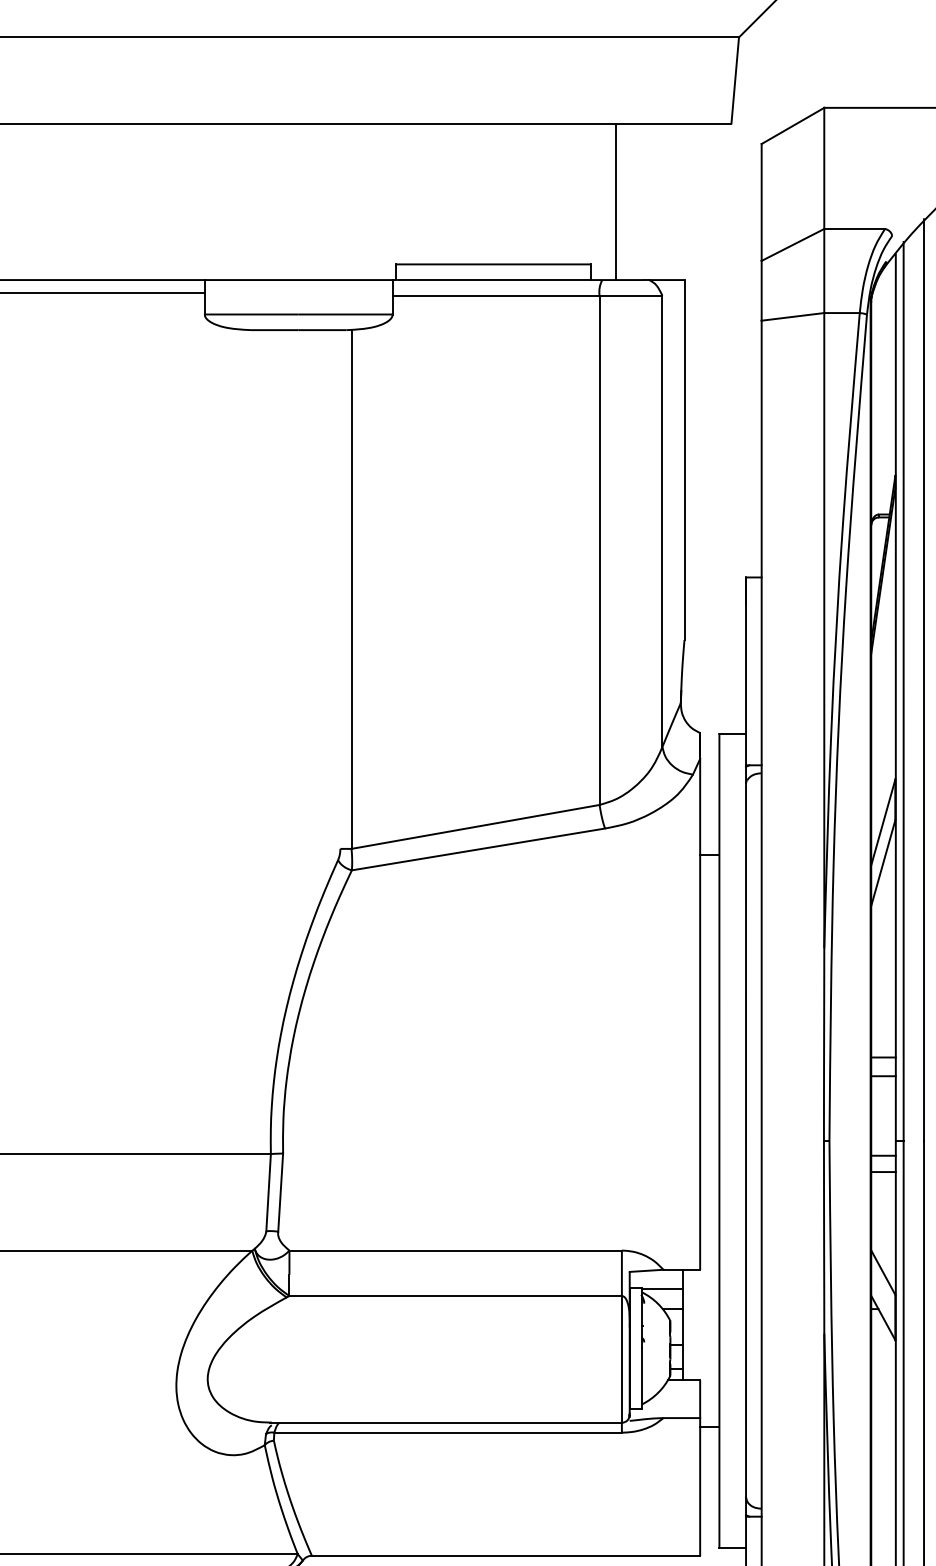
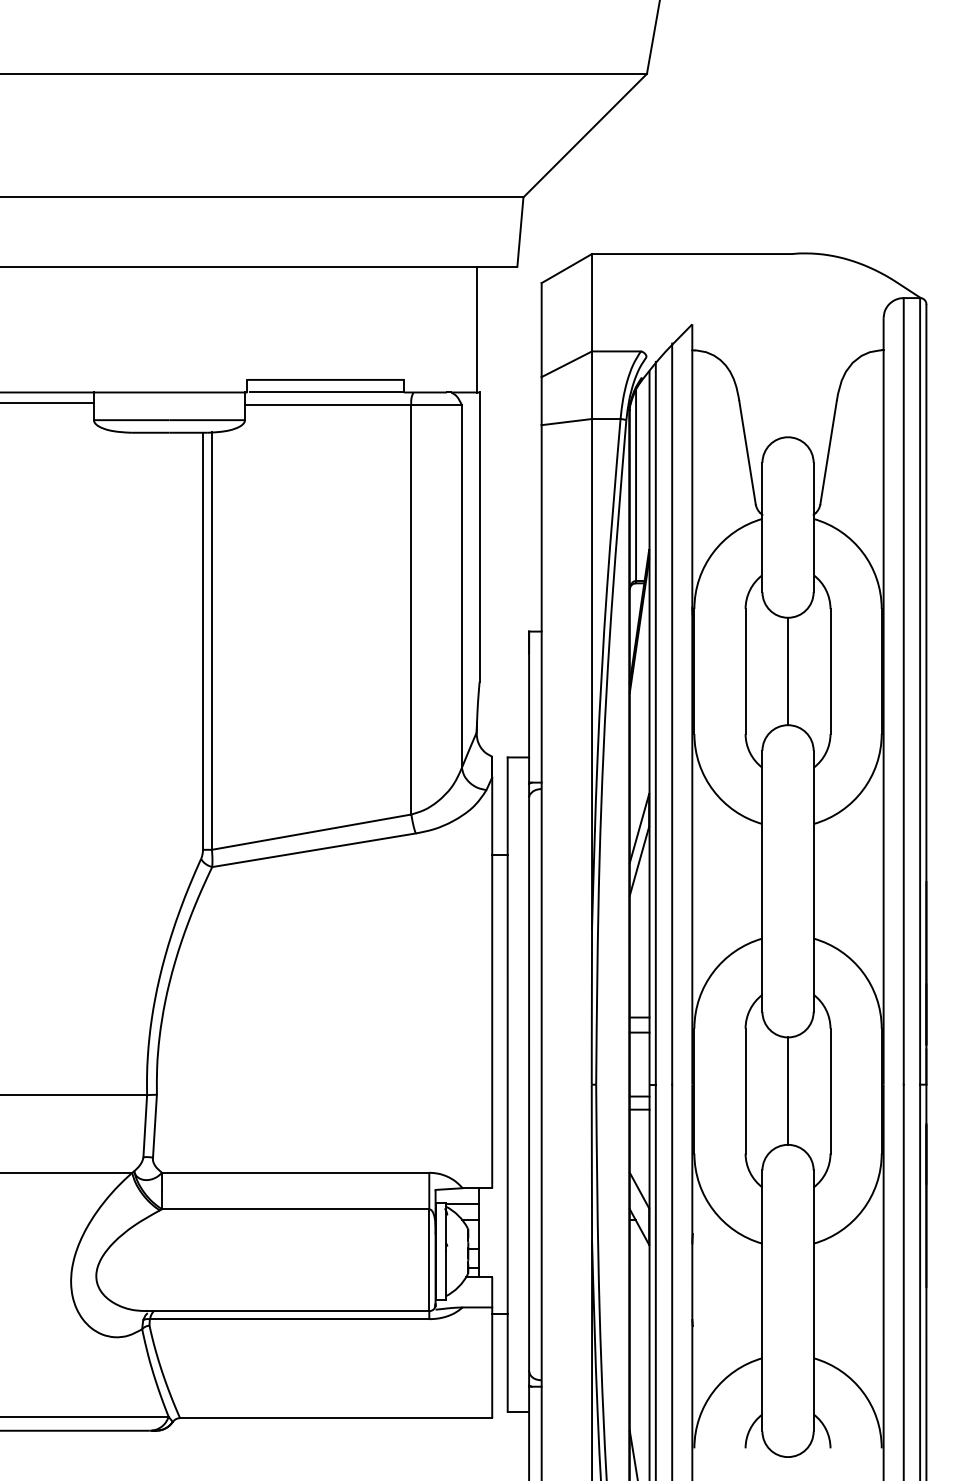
line: (615, 201) -> (476, 329), moved
line: (879, 394) -> (636, 484), added
line: (341, 588) -> (203, 640), added

